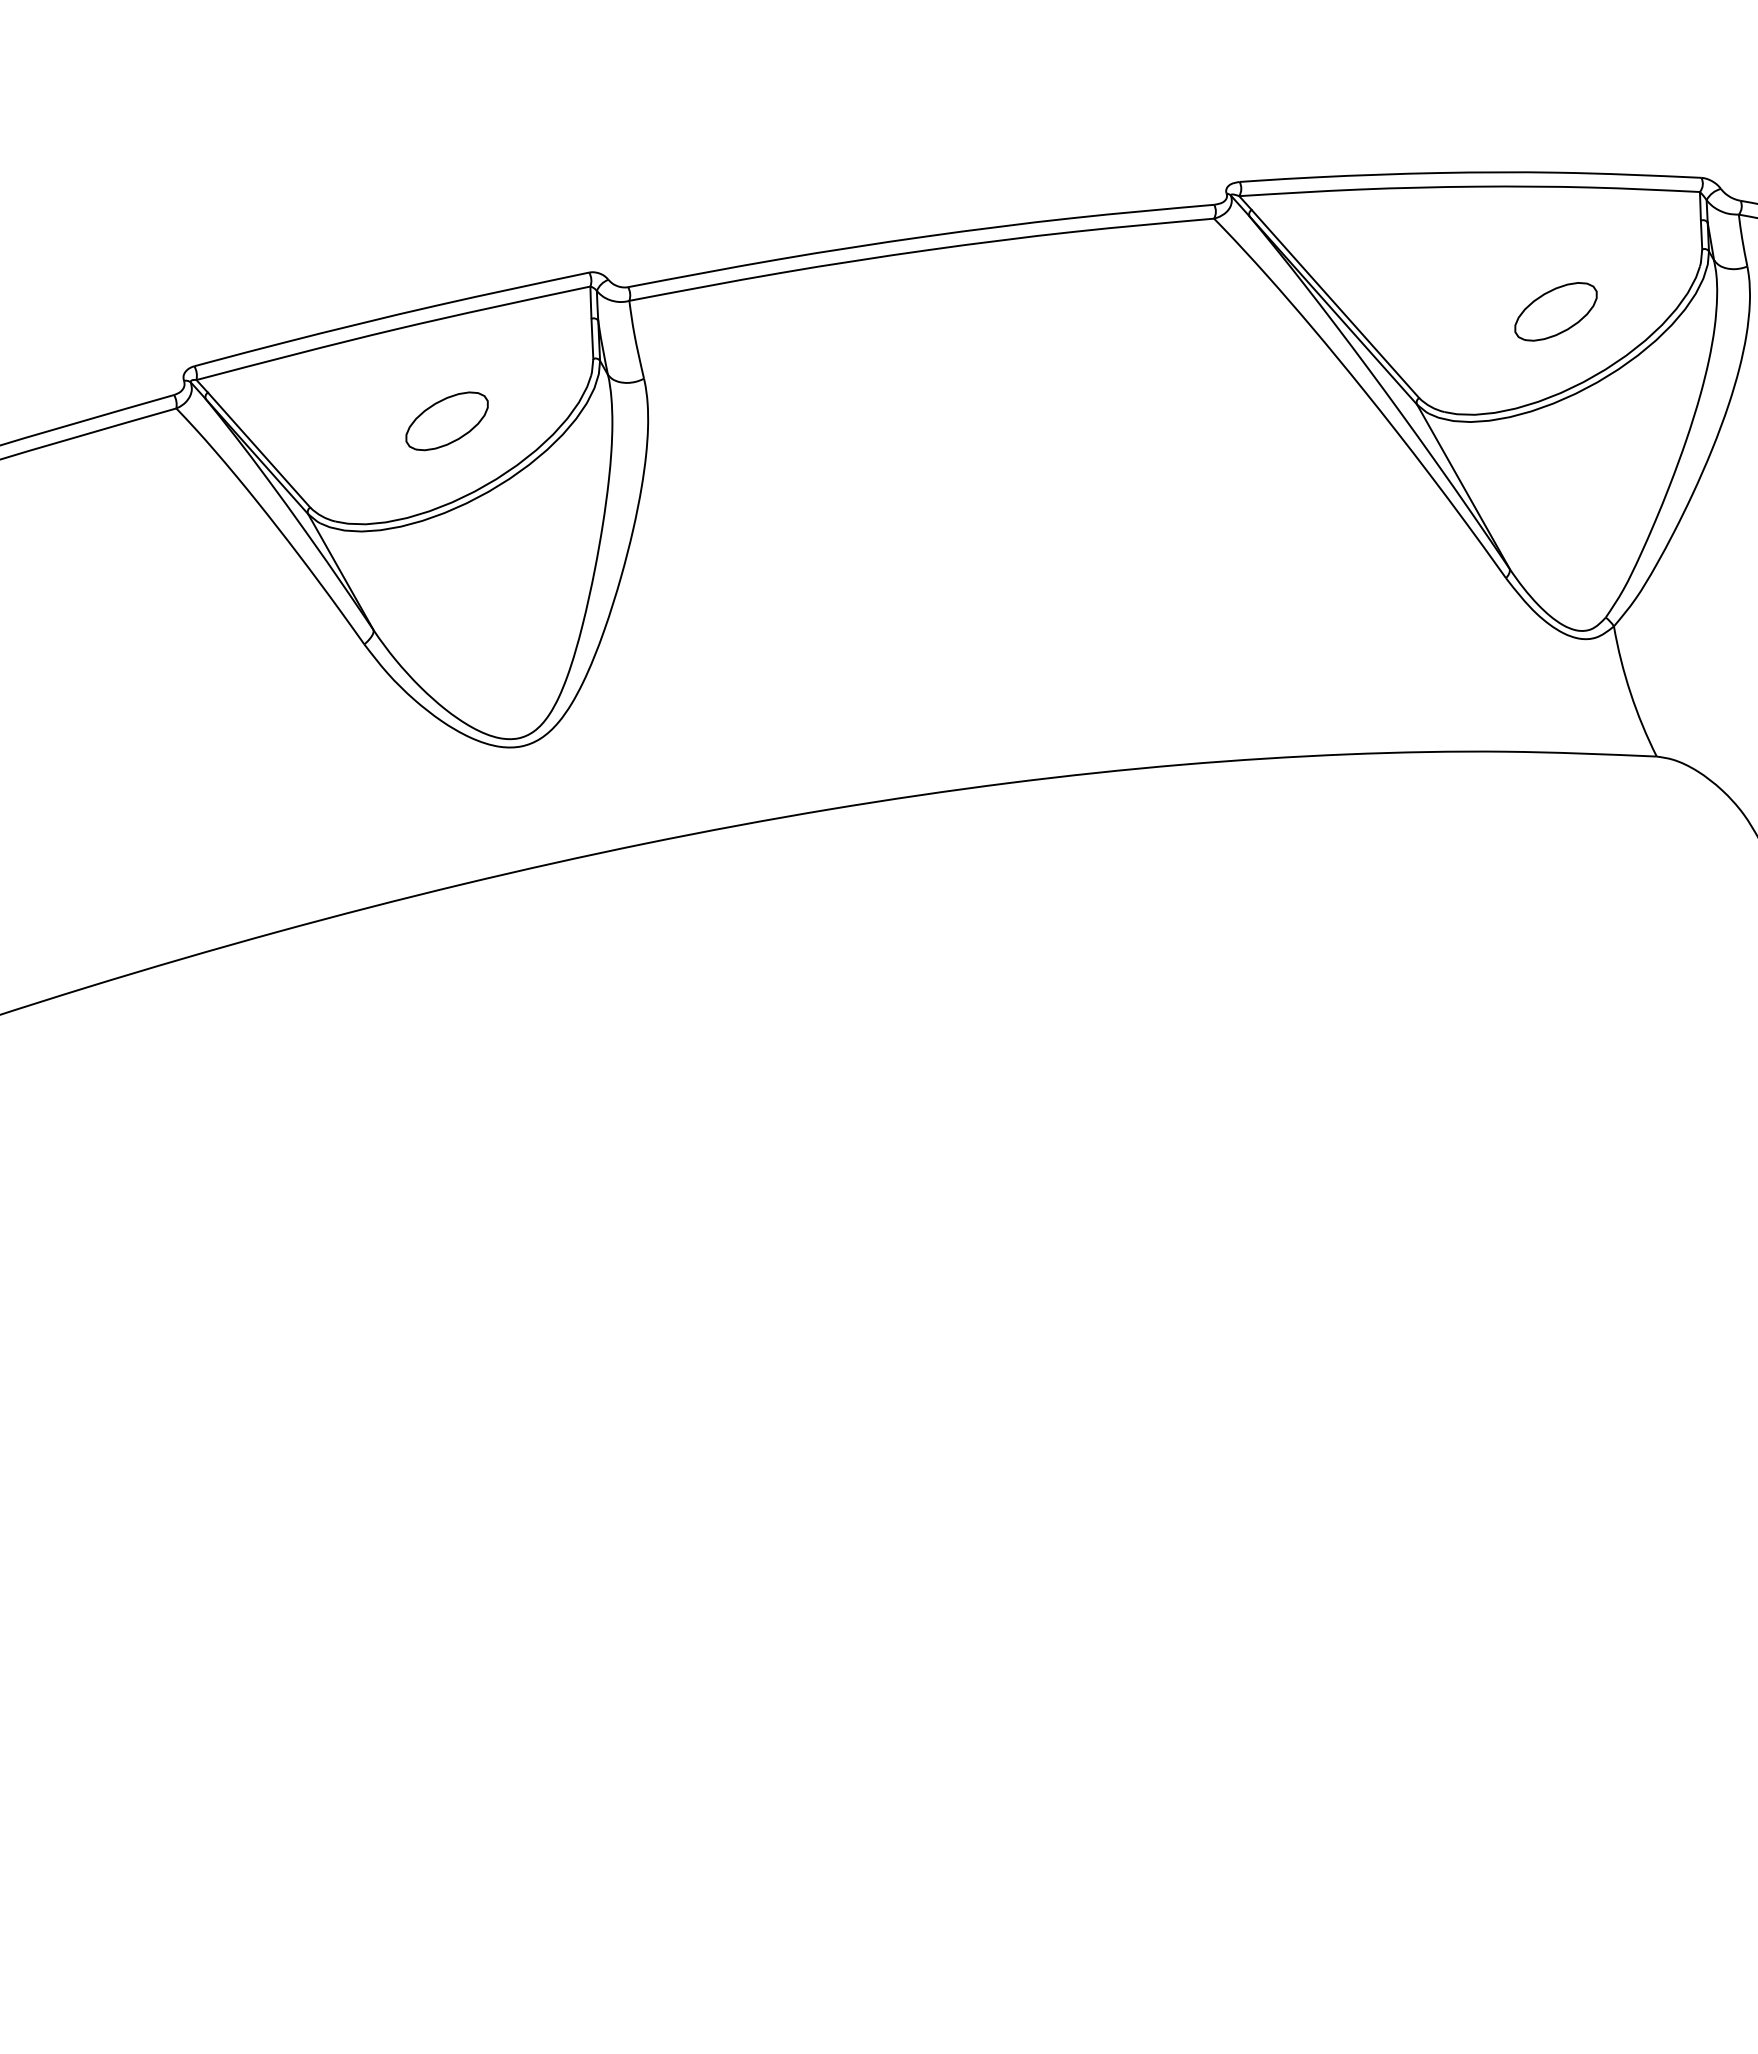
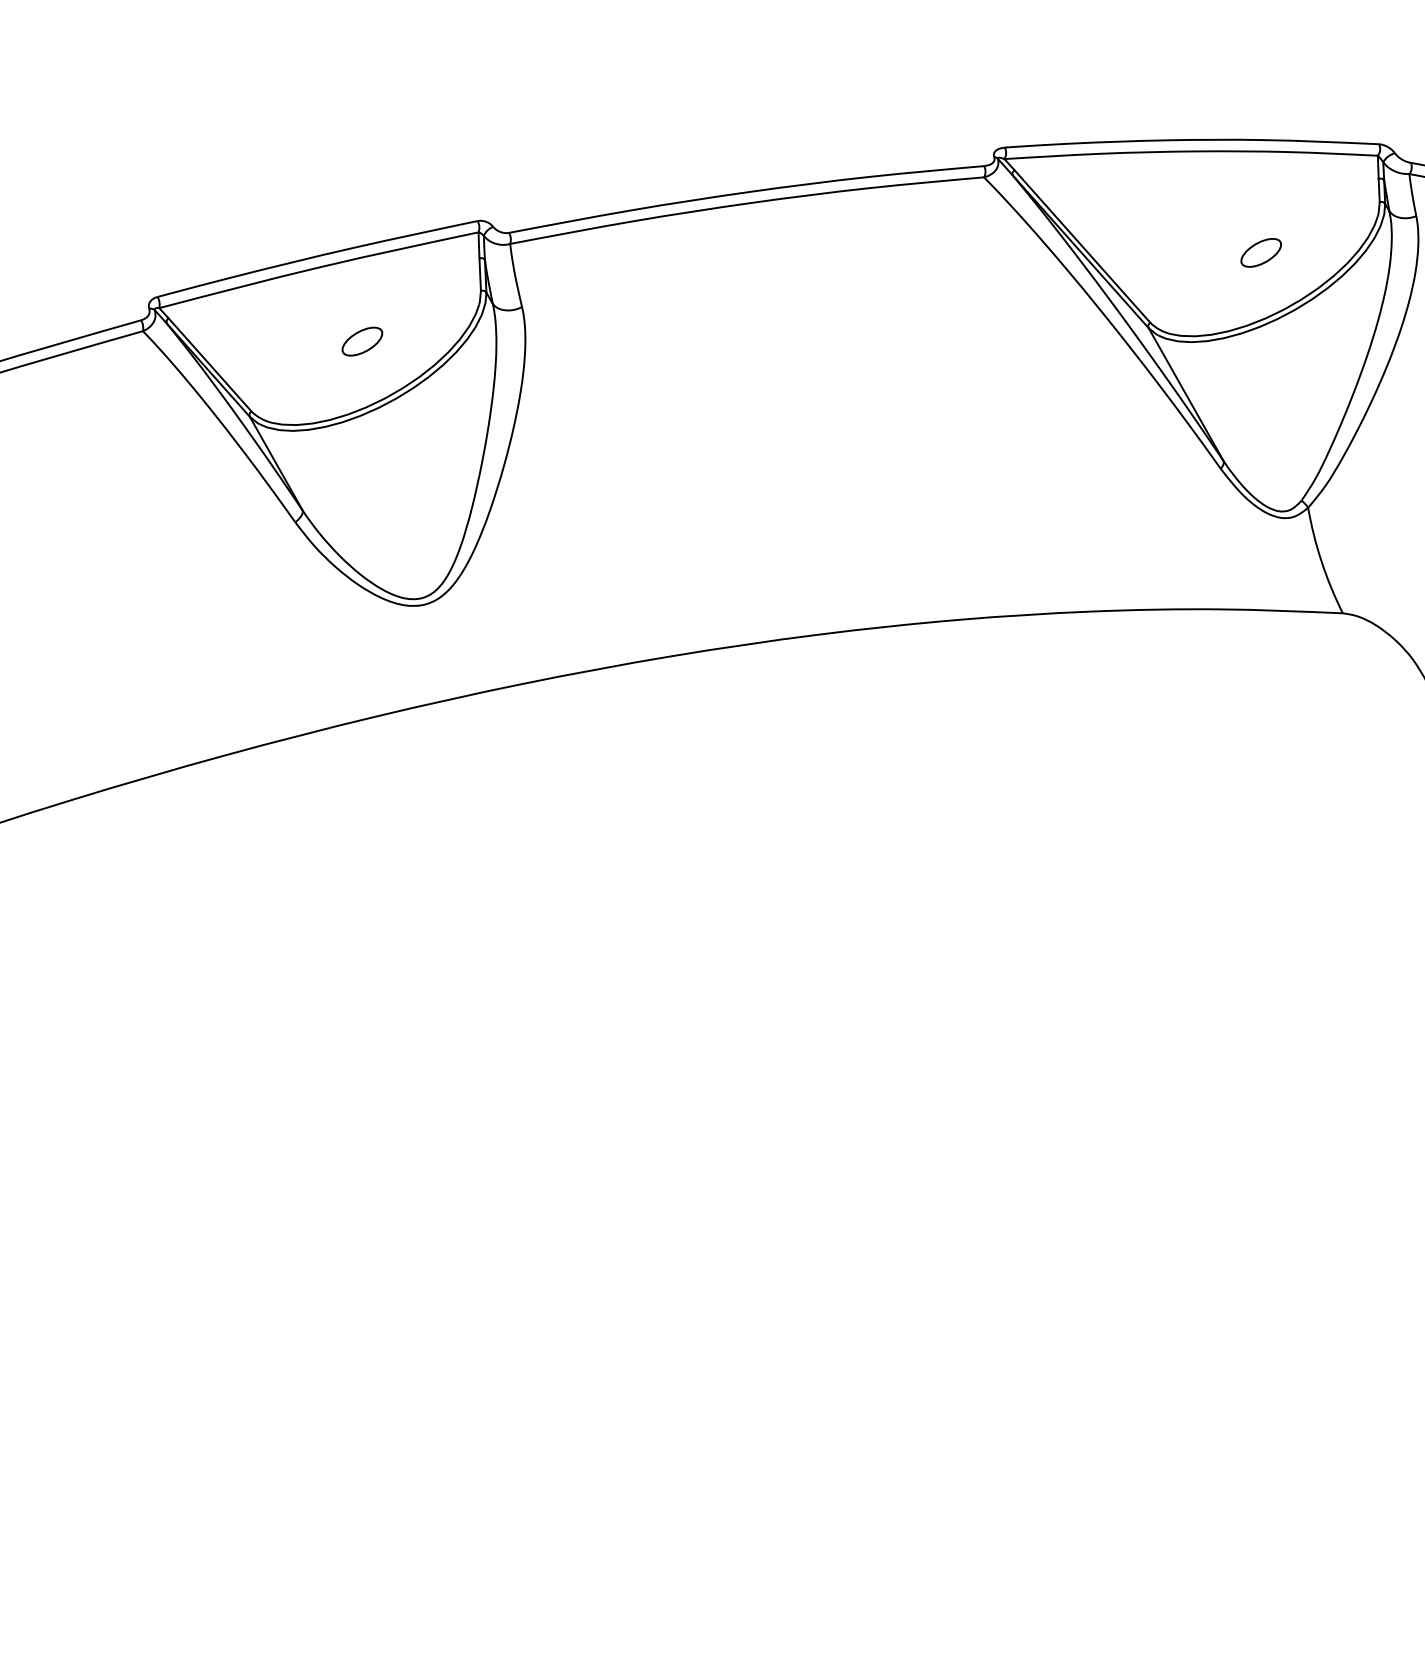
part: (1555, 311) -> (1260, 252), size x0.6
part: (446, 421) -> (361, 341), size x0.6

